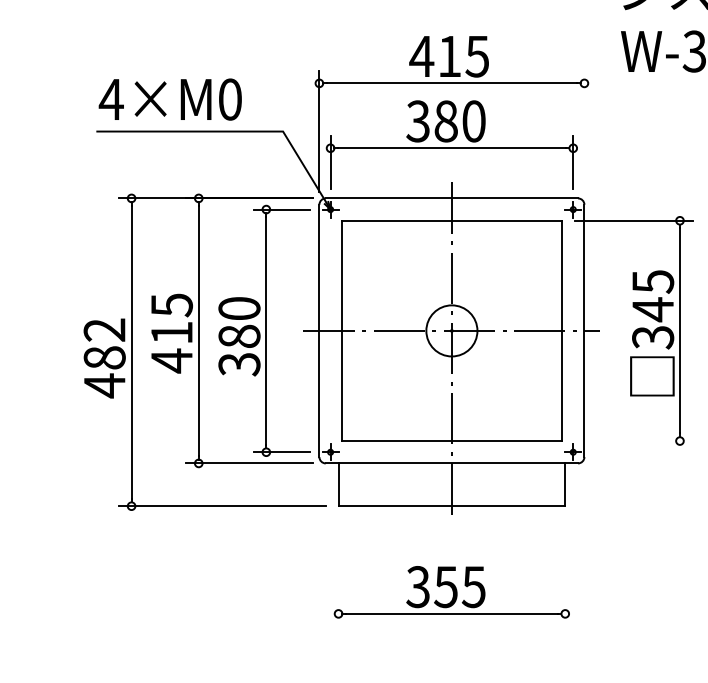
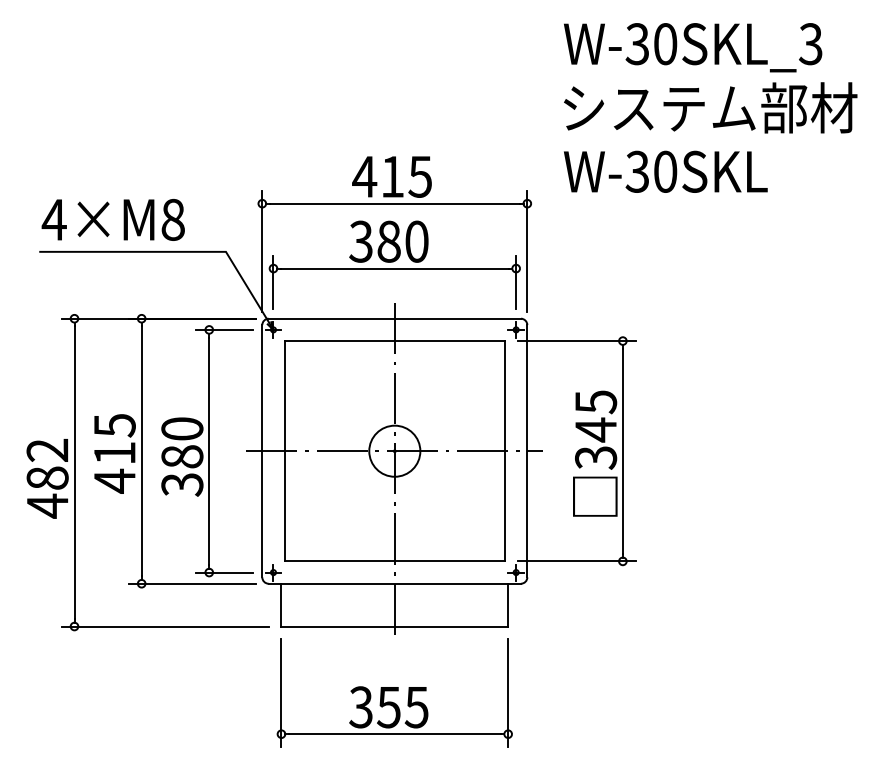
text: (229, 99) -> (172, 219), 4×M0 -> 4×M8
line: (584, 131) -> (527, 251), added
line: (633, 441) -> (576, 561), added
line: (338, 572) -> (281, 692), added
line: (565, 572) -> (508, 692), added

